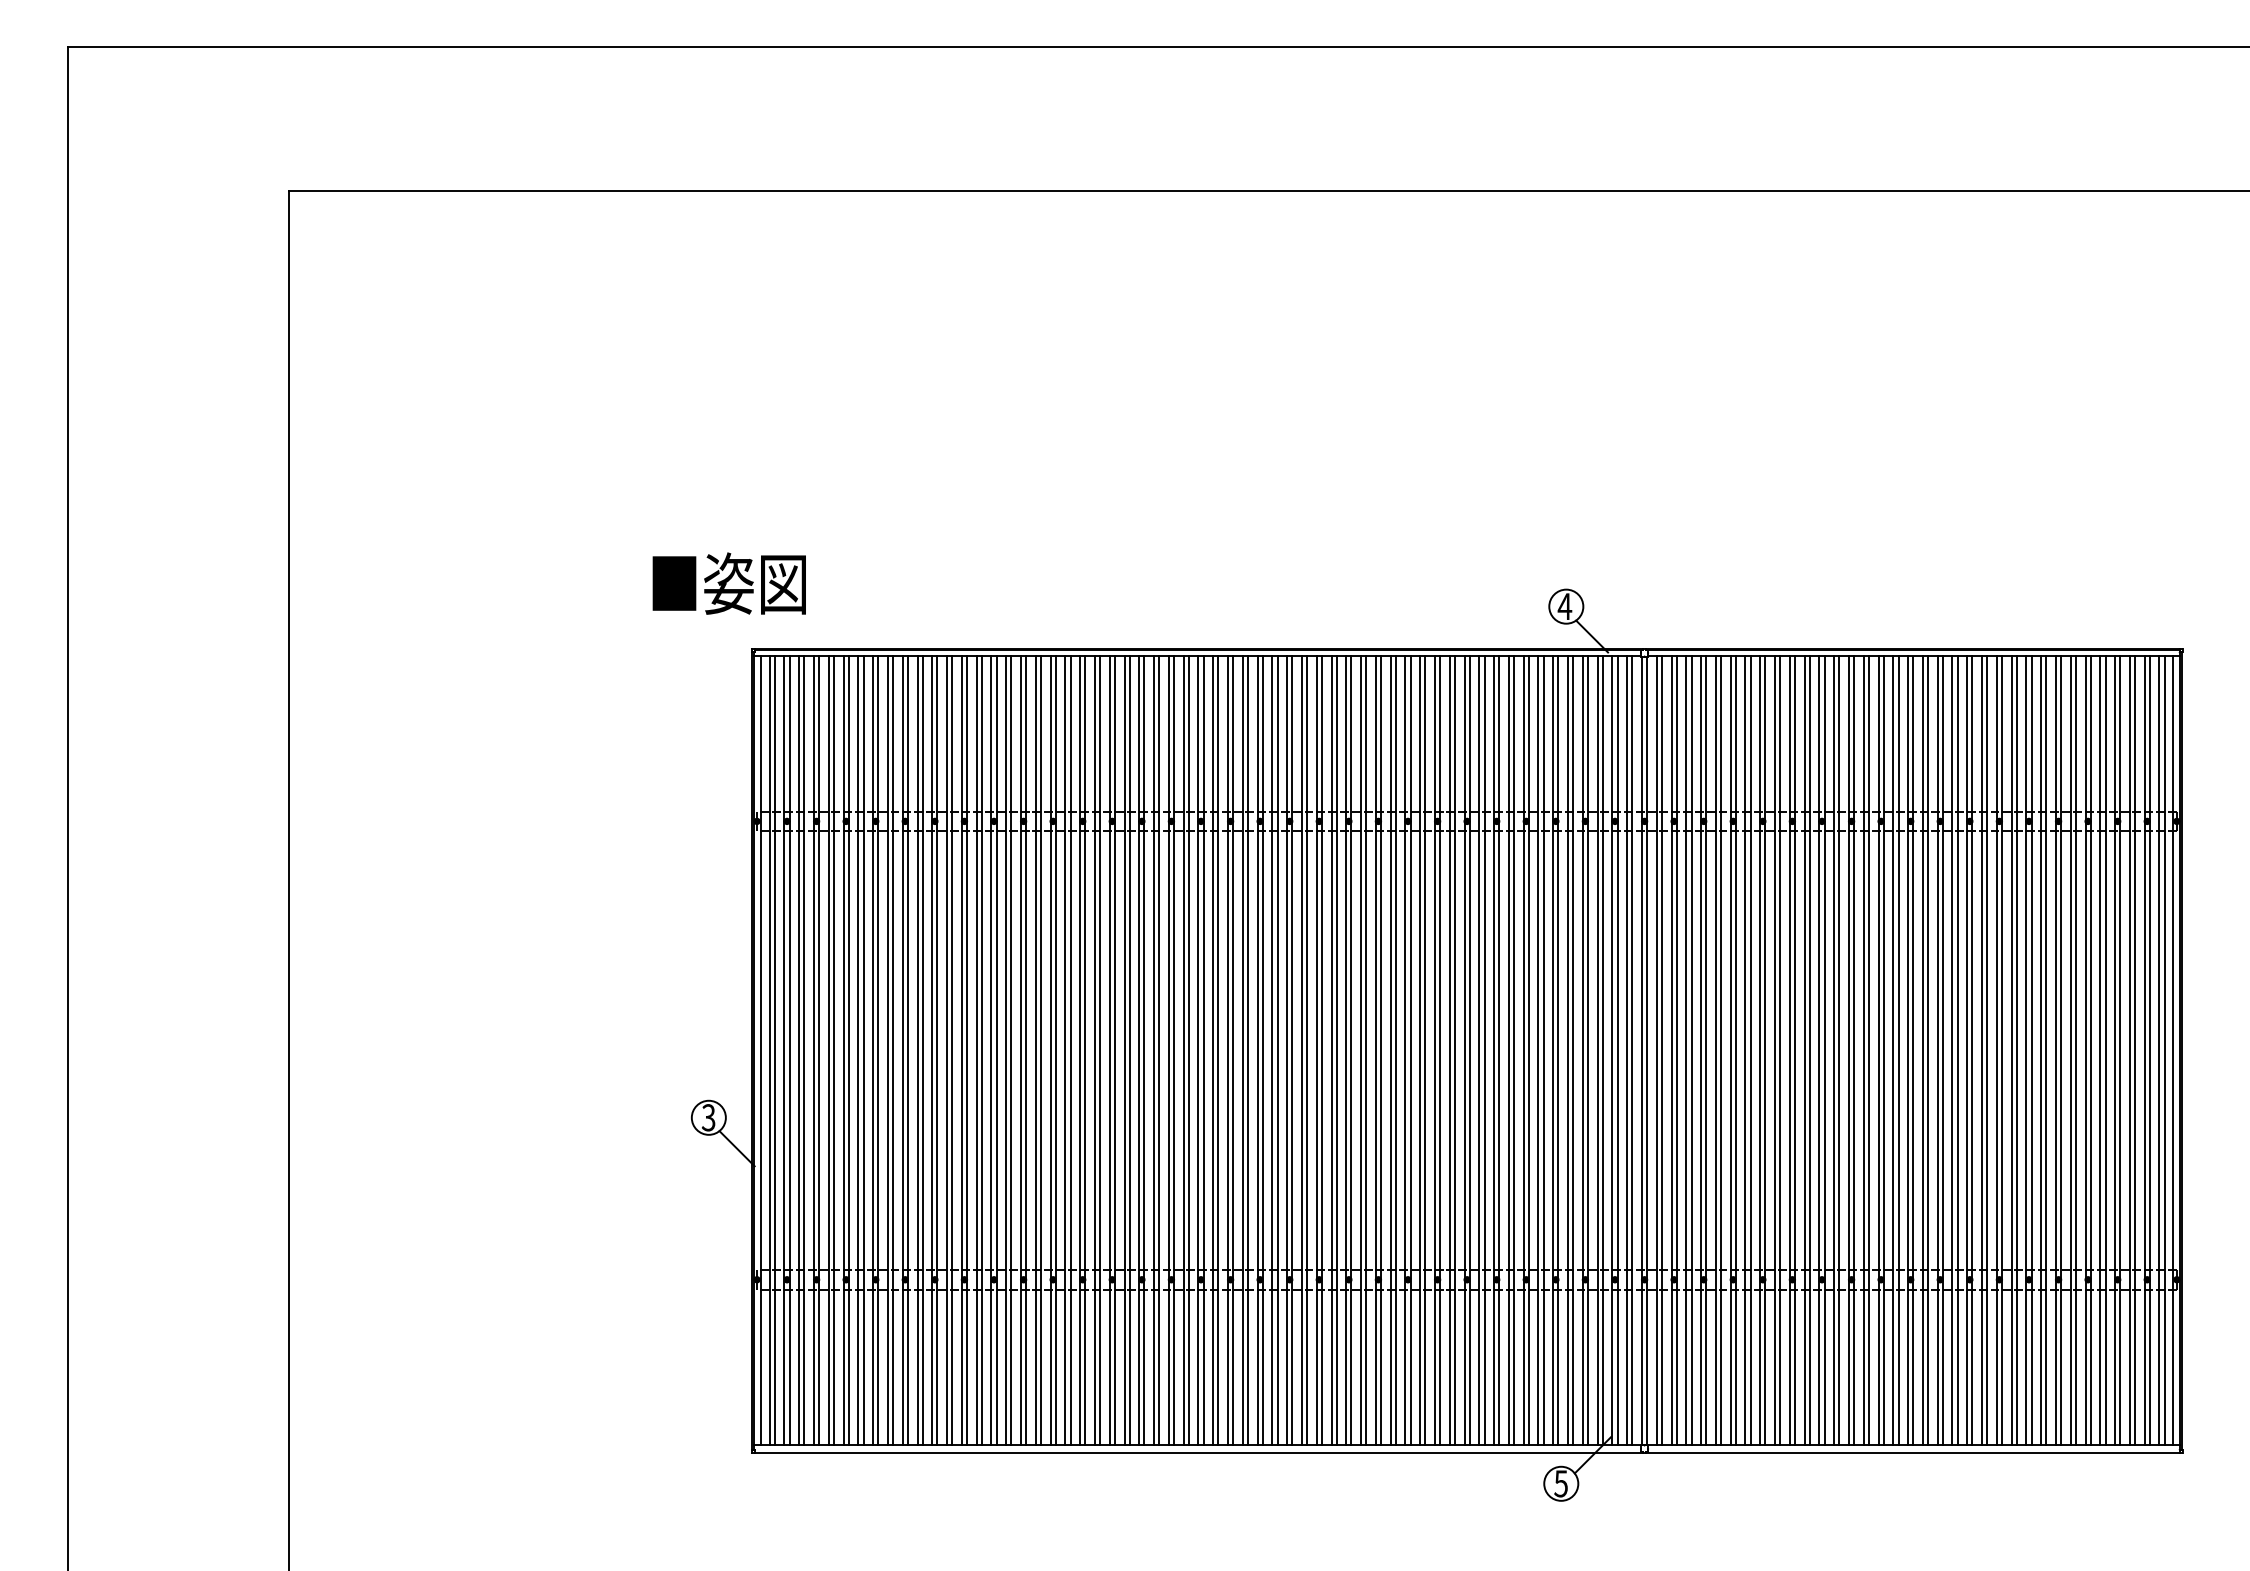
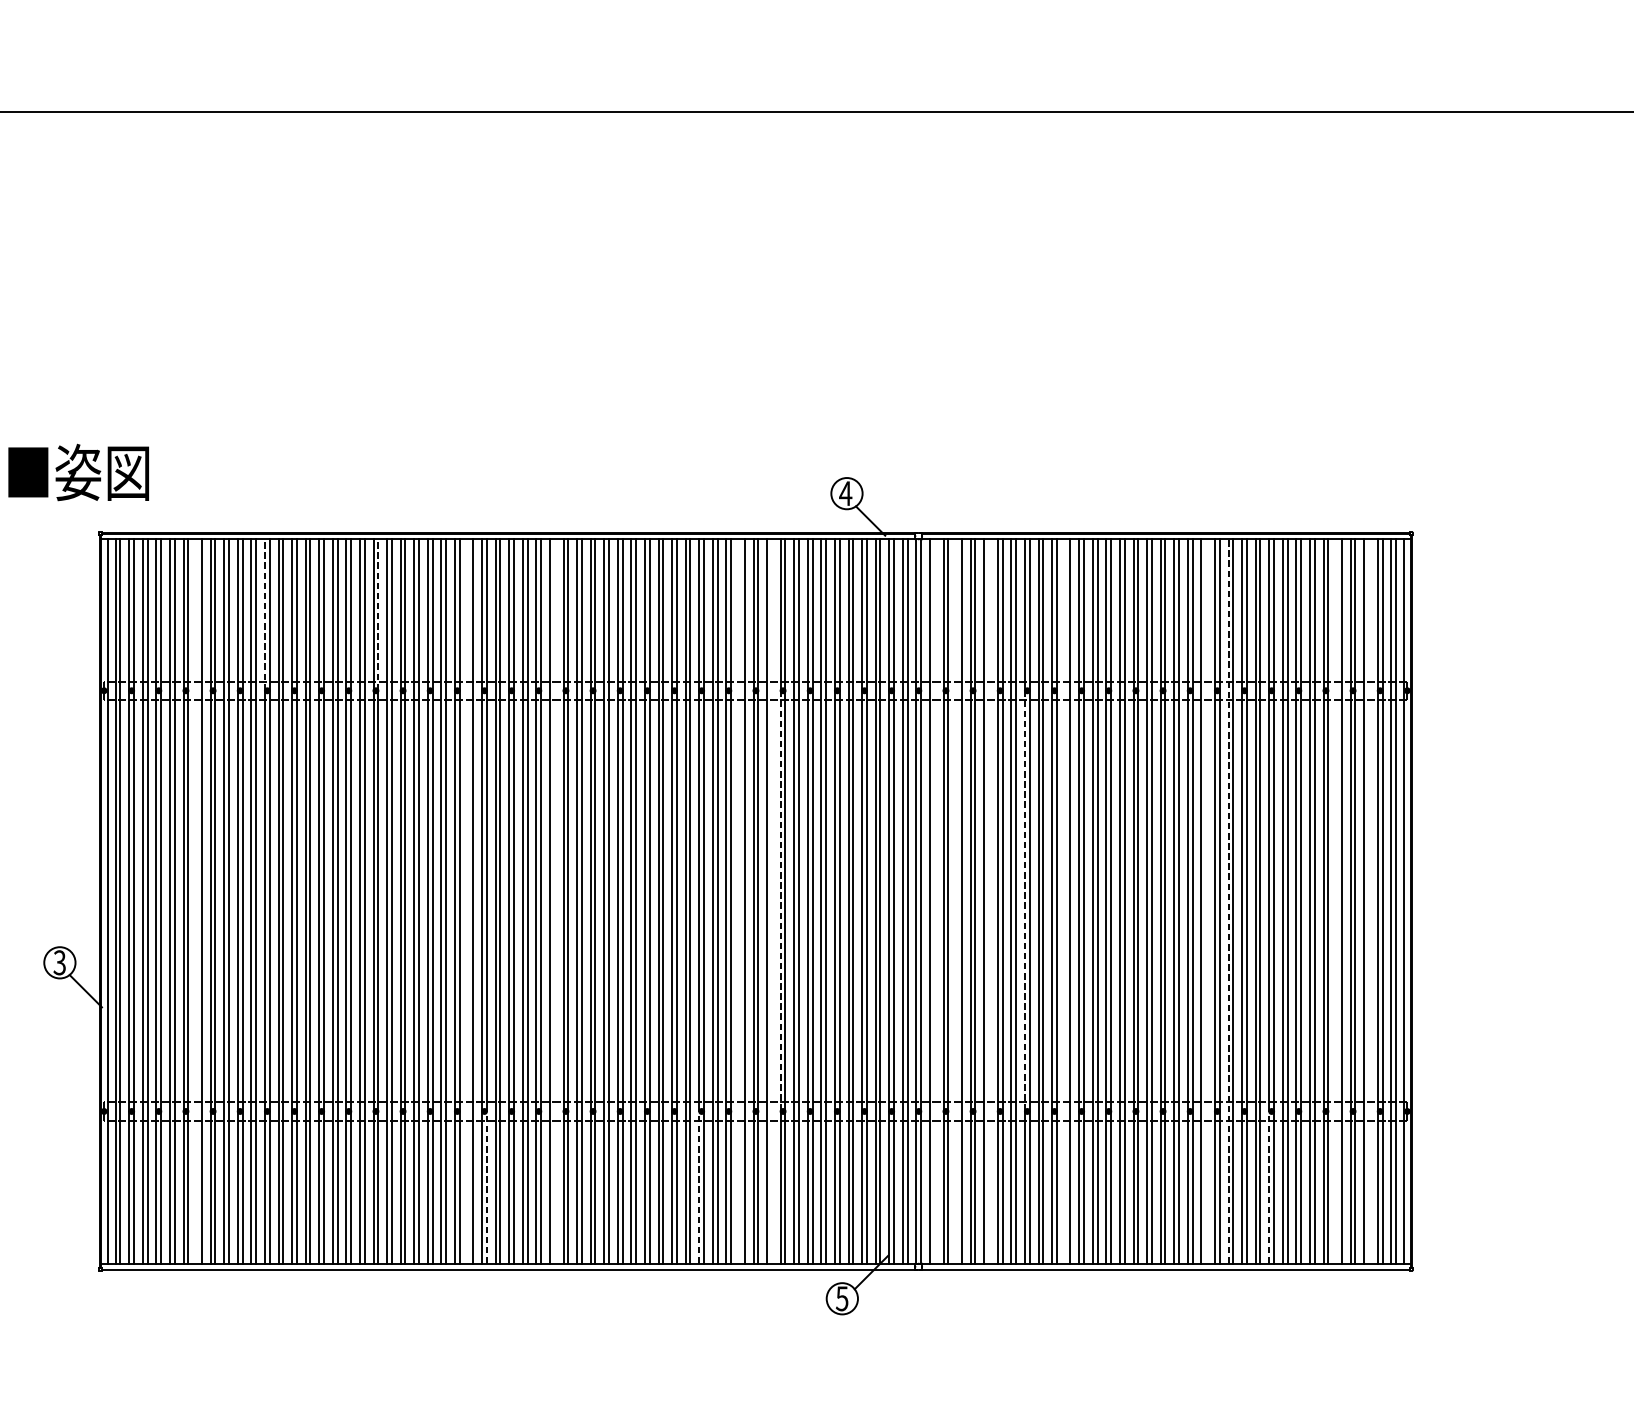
line: (932, 737) -> (265, 613), solid -> dashed
line: (1055, 737) -> (378, 613), solid -> dashed
line: (858, 1050) -> (197, 901), removed
line: (1154, 1050) -> (468, 901), removed
line: (1247, 1050) -> (554, 901), removed
line: (1449, 1050) -> (739, 901), removed
line: (1484, 1050) -> (771, 901), removed
line: (1494, 1050) -> (781, 901), solid -> dashed
line: (1661, 1050) -> (934, 901), removed
line: (1686, 1050) -> (957, 901), removed
line: (1721, 1050) -> (989, 901), removed
line: (1760, 1050) -> (1025, 901), solid -> dashed
line: (1804, 1050) -> (1065, 901), removed
line: (1957, 1050) -> (1206, 901), removed
line: (1982, 1050) -> (1228, 901), solid -> dashed
line: (2100, 1050) -> (1337, 901), removed
line: (2135, 1050) -> (1369, 901), removed
line: (1174, 1362) -> (487, 1187), solid -> dashed
line: (1405, 1362) -> (699, 1187), solid -> dashed
line: (2026, 1362) -> (1269, 1187), solid -> dashed

